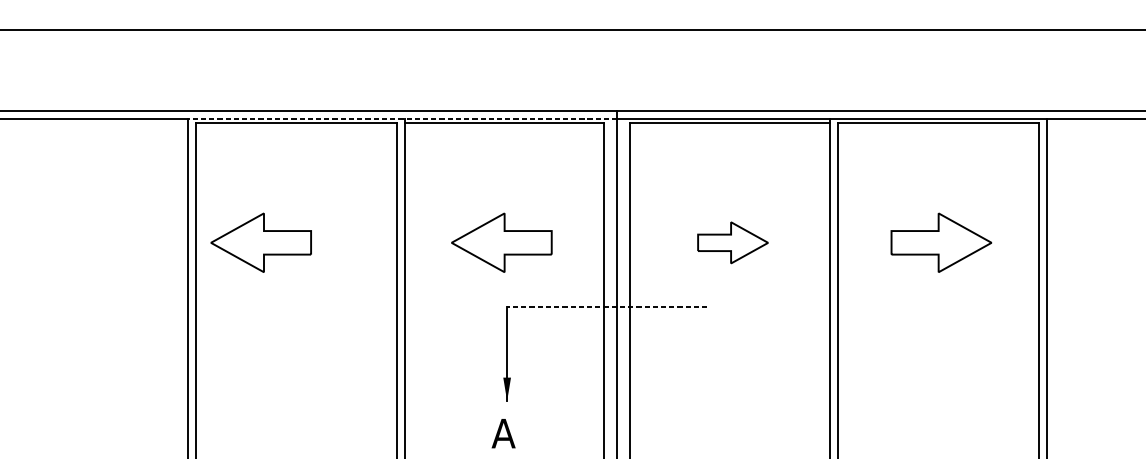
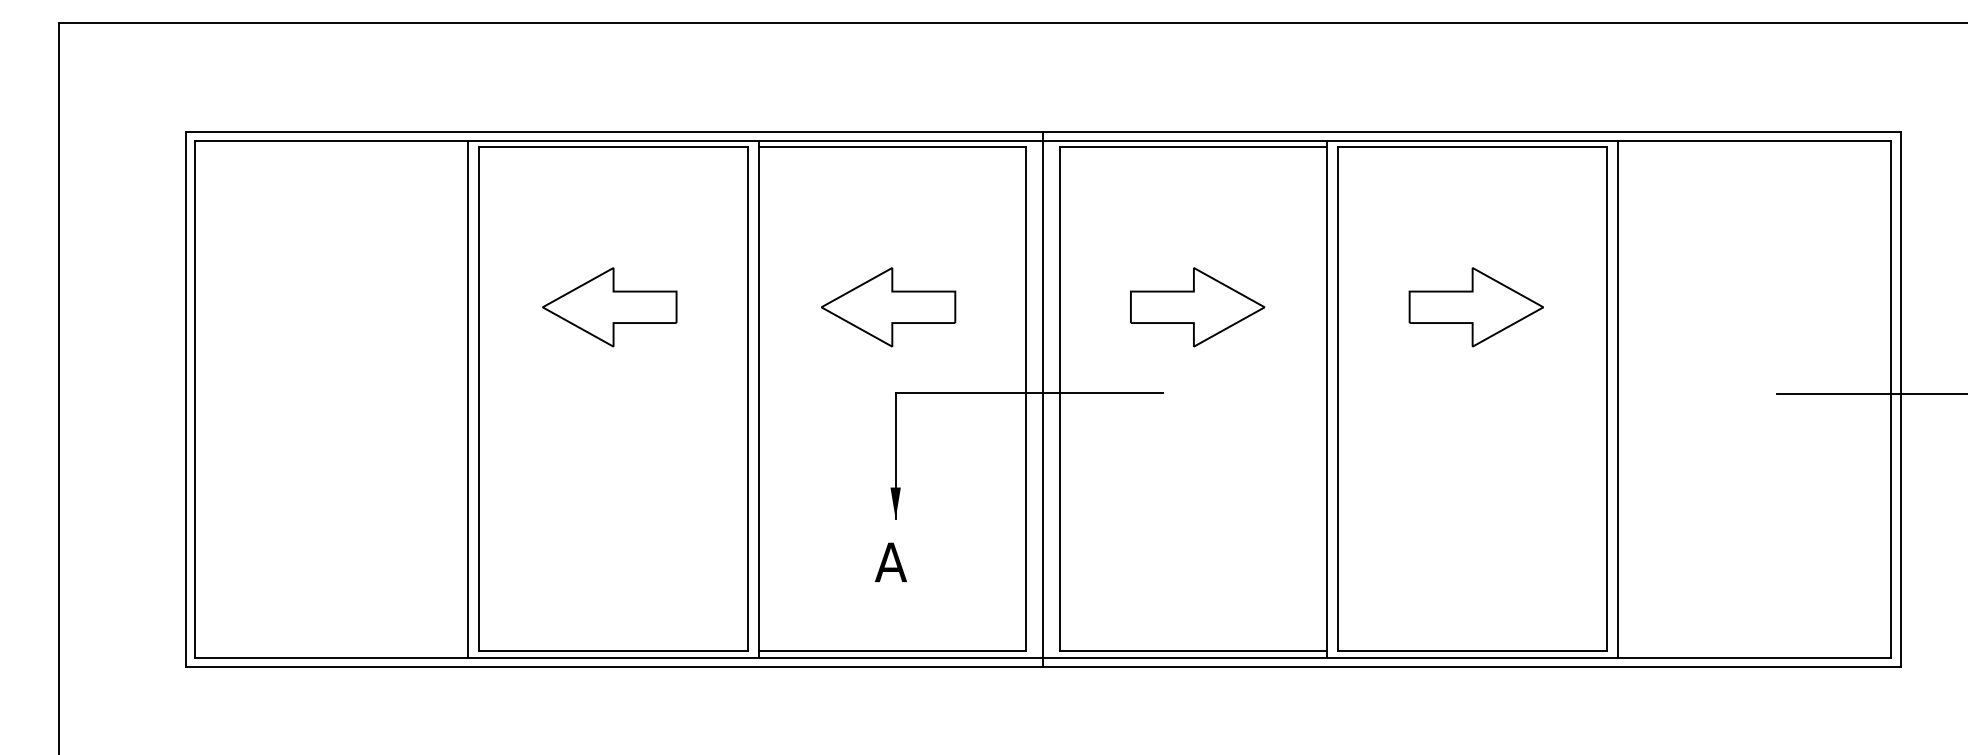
line: (402, 118) -> (755, 141), dashed -> solid
part: (260, 242) -> (609, 307), moved
part: (732, 242) -> (1197, 307), size x1.43
line: (607, 307) -> (1029, 393), dashed -> solid

